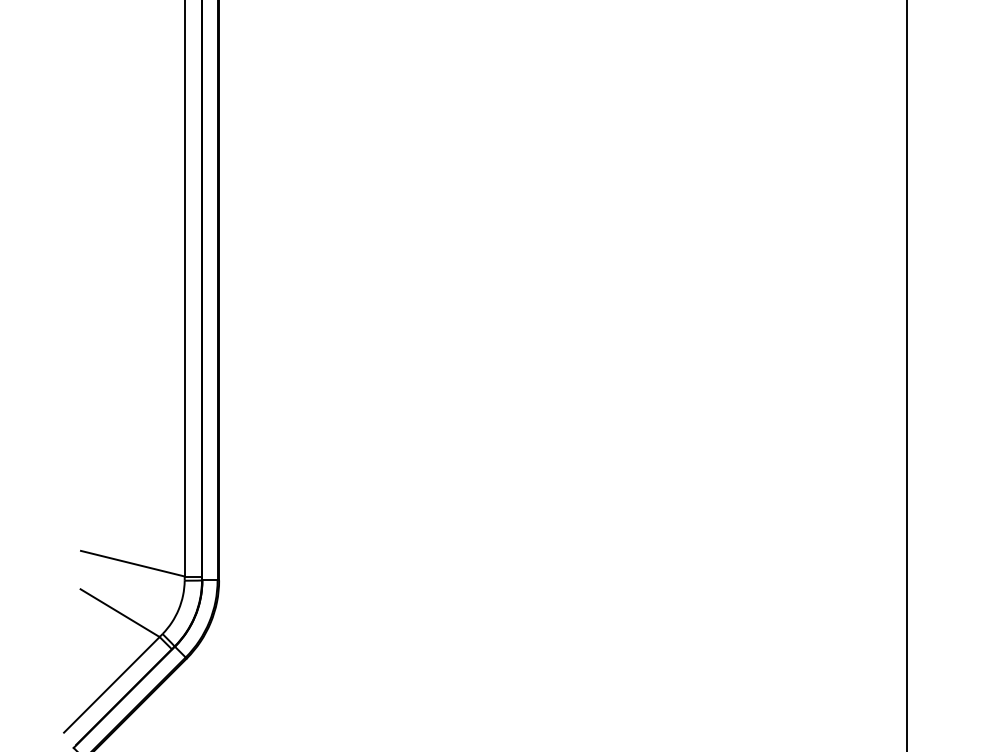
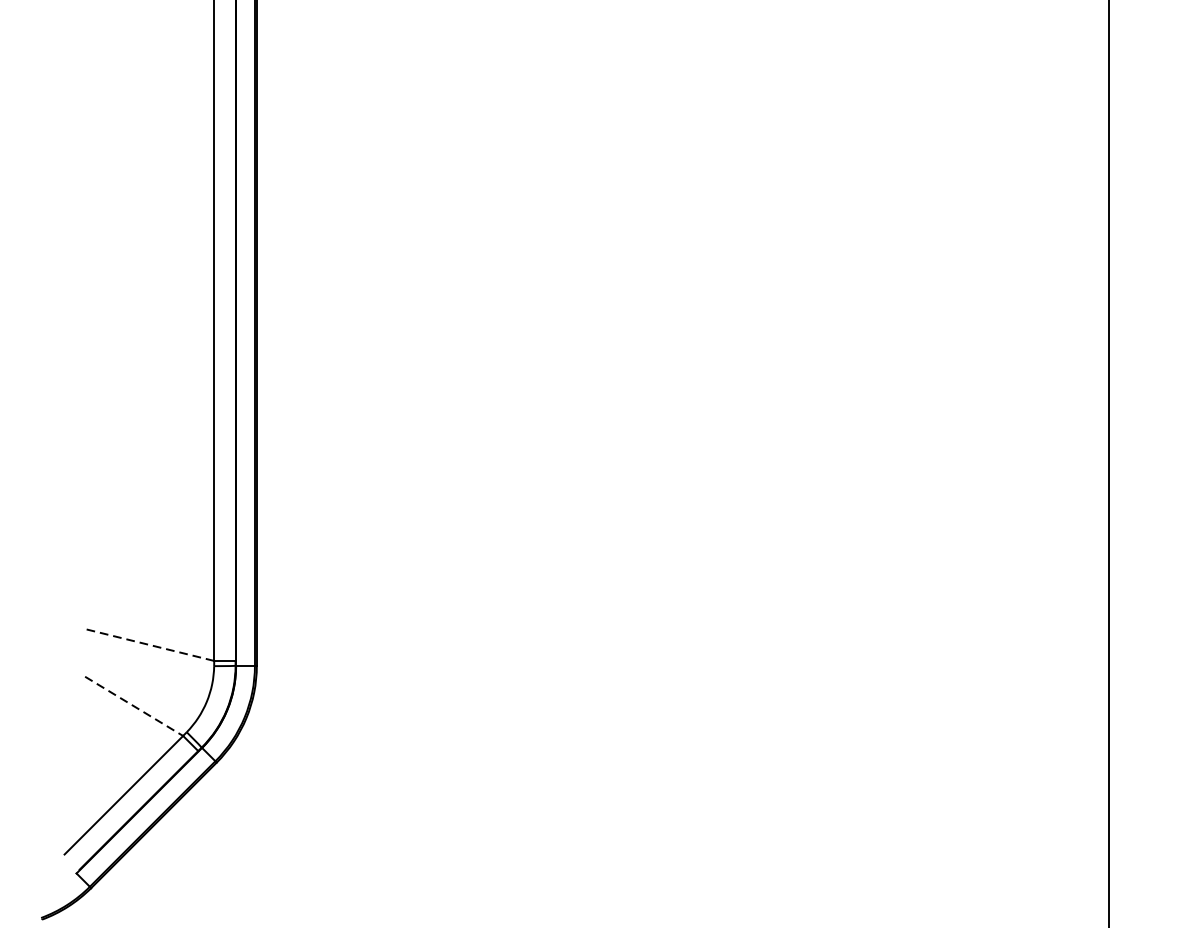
line: (132, 563) -> (149, 644), solid -> dashed
line: (120, 613) -> (134, 706), solid -> dashed

